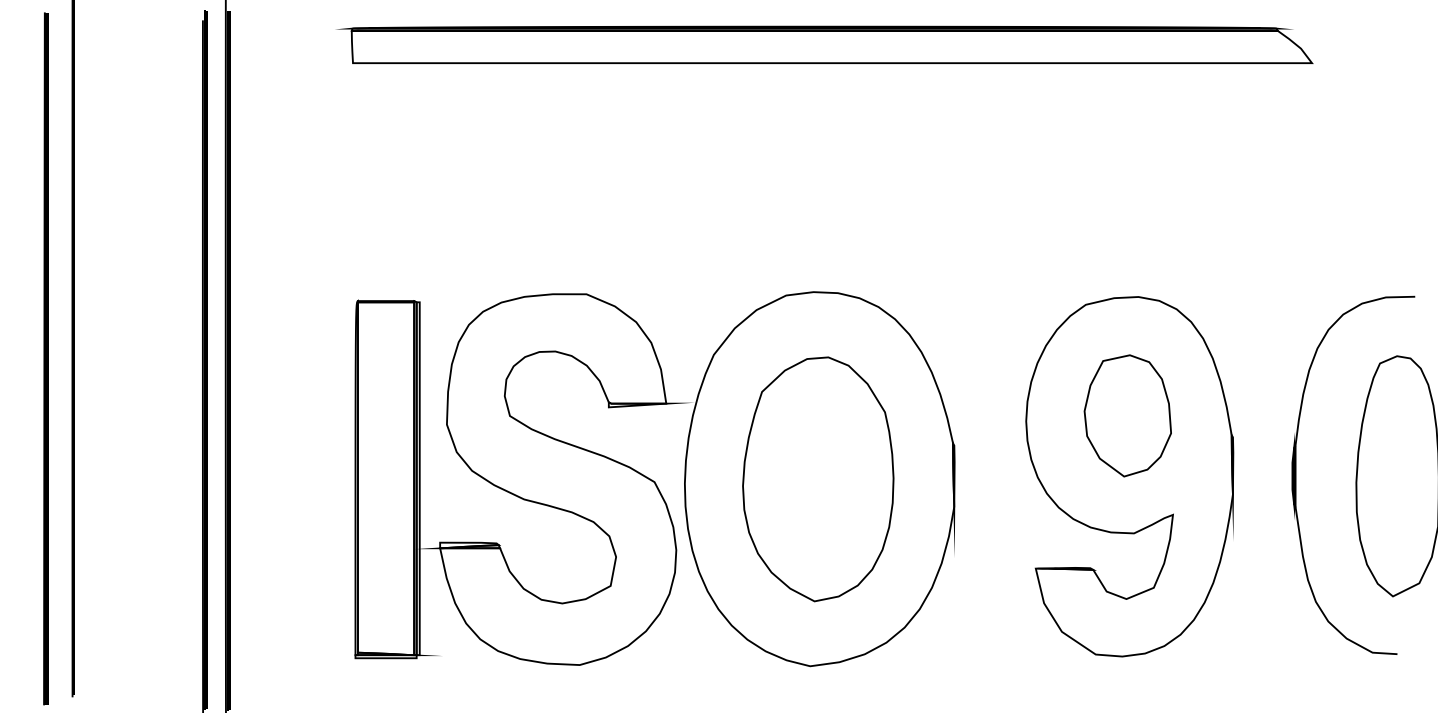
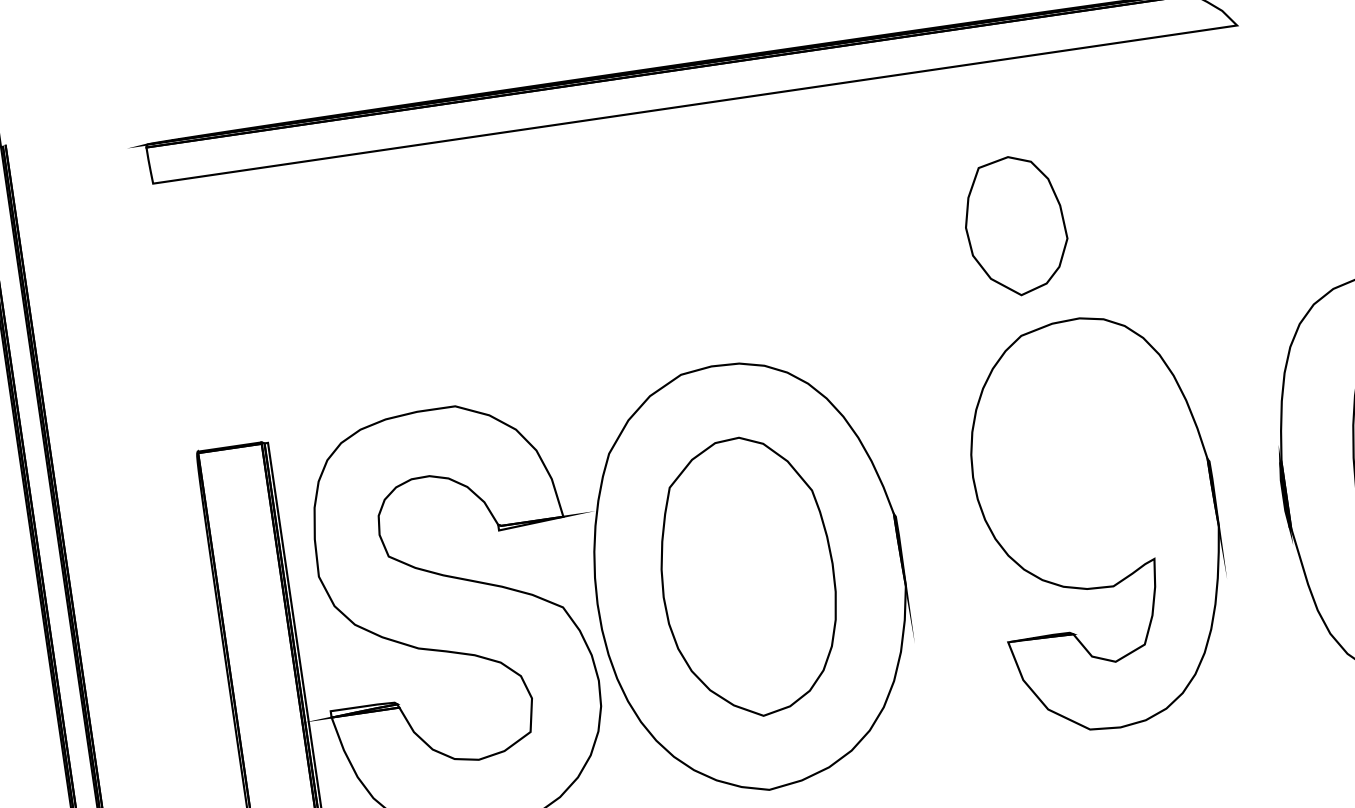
part: (1127, 415) -> (1015, 225), moved

